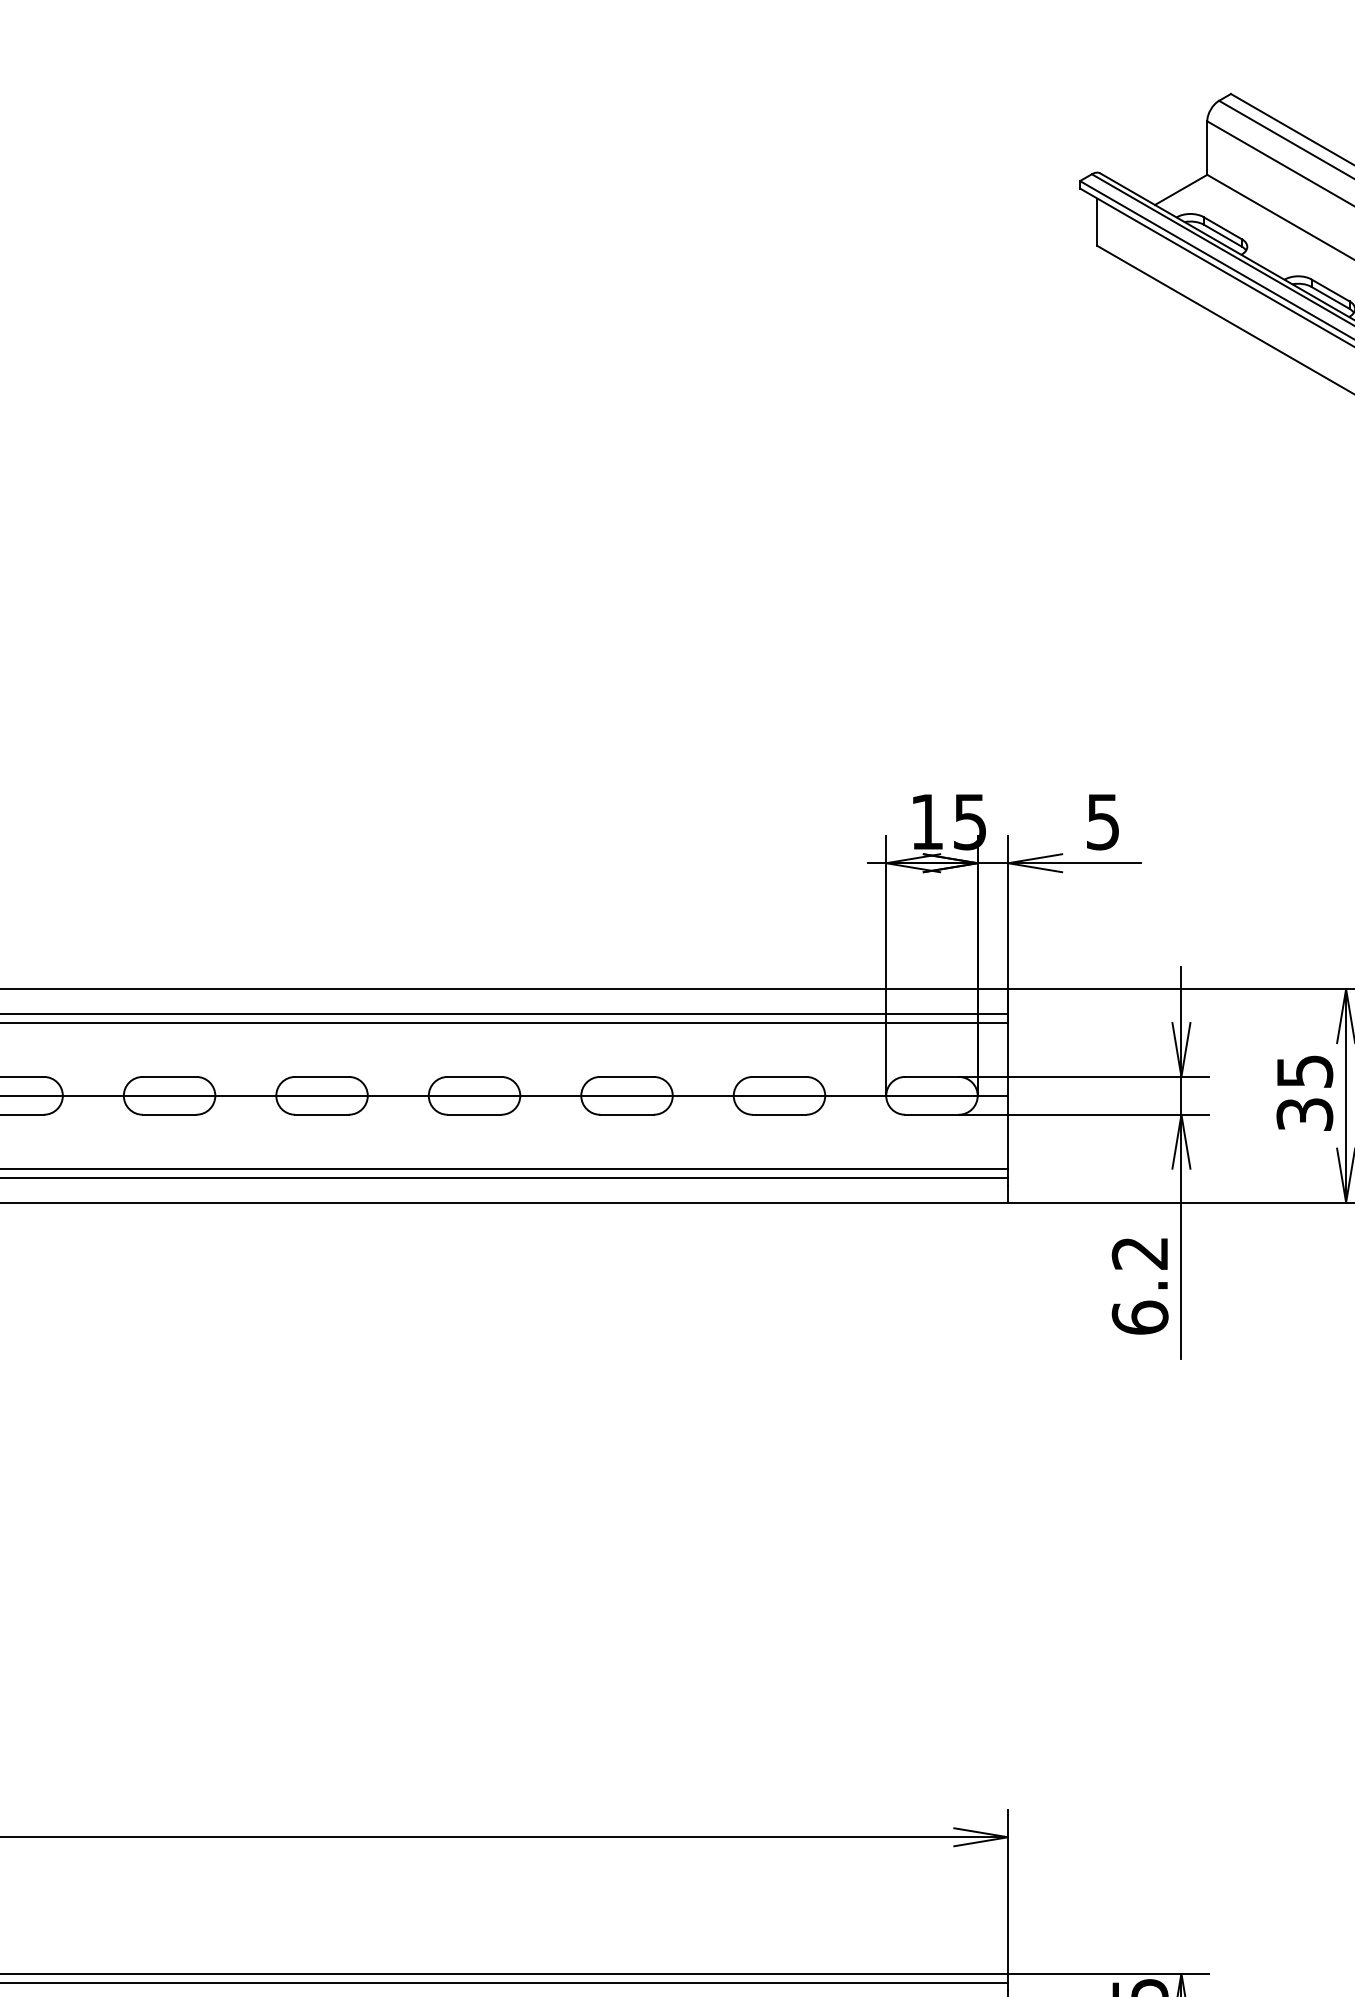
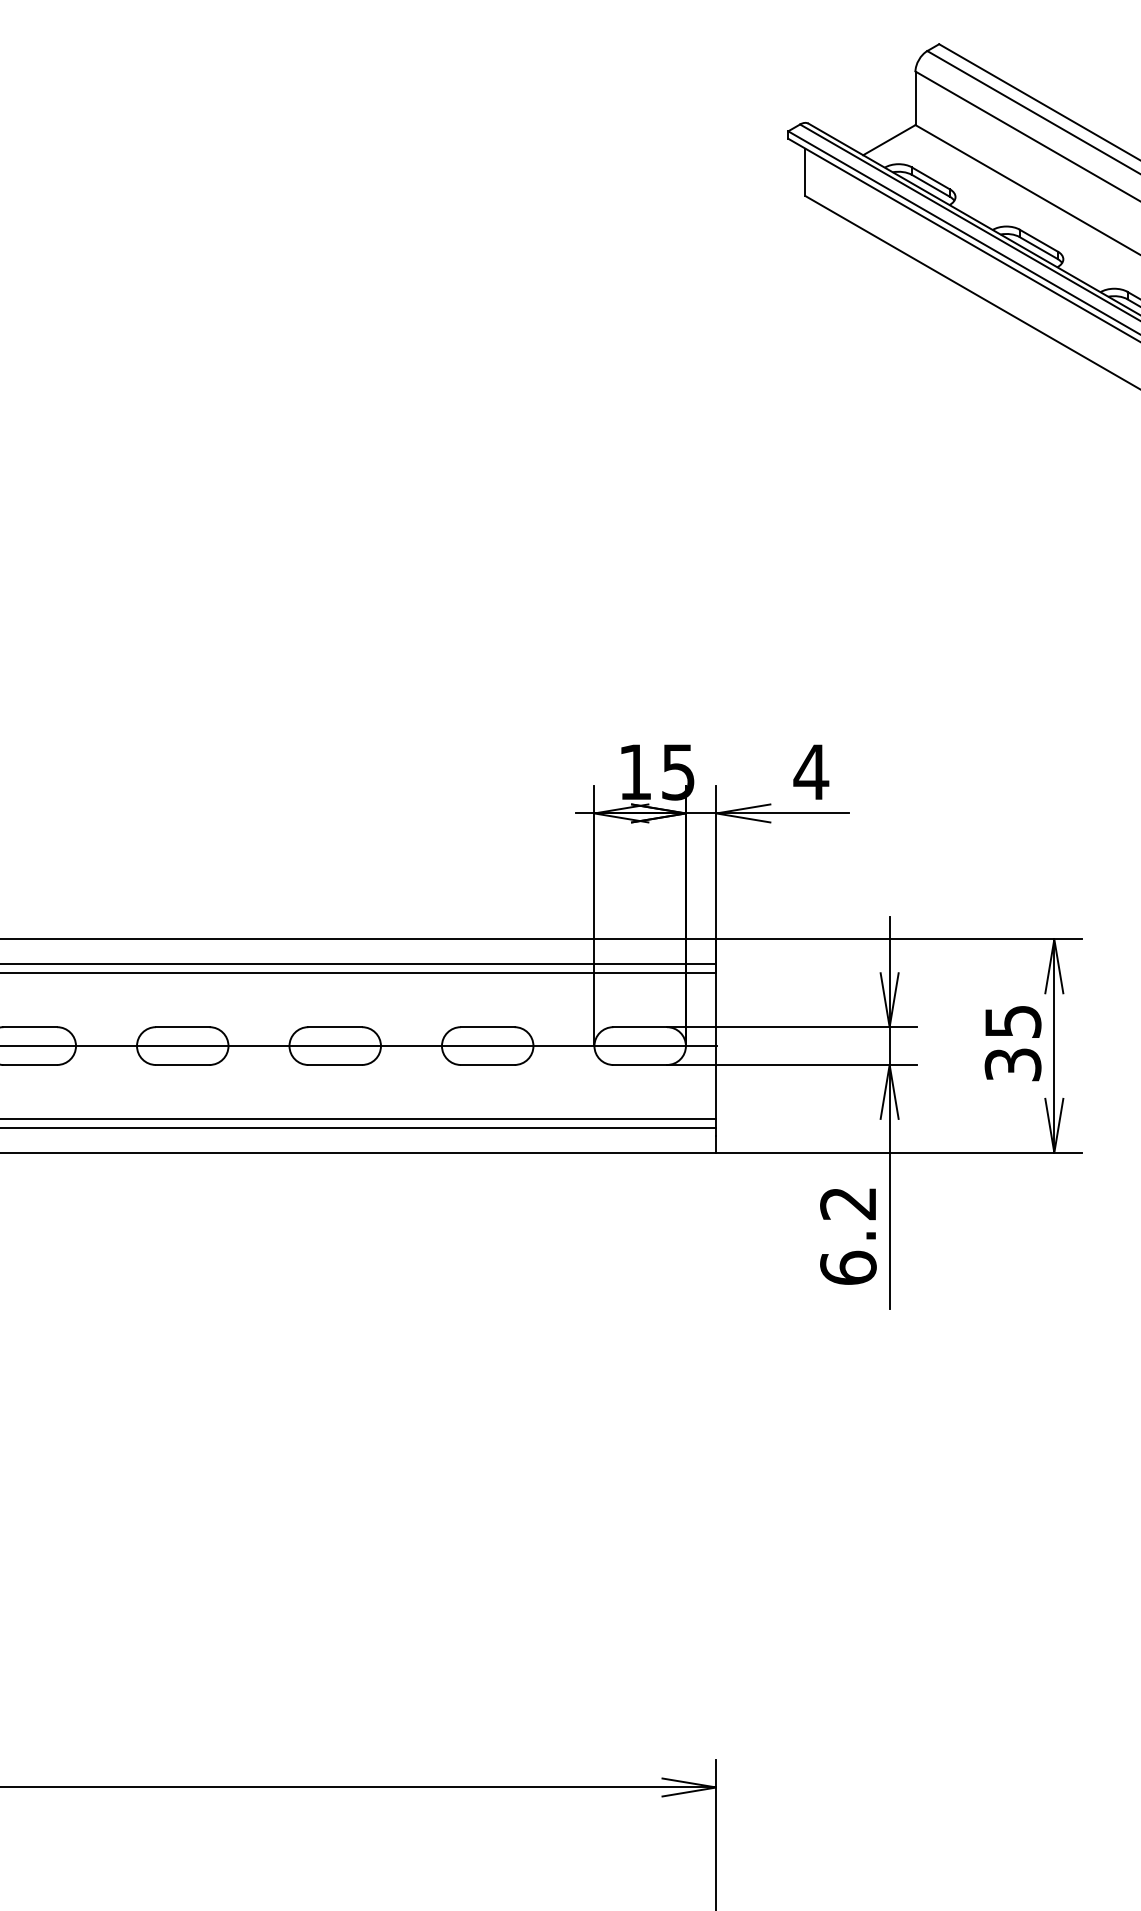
text: (1102, 822) -> (810, 772), 5 -> 4

